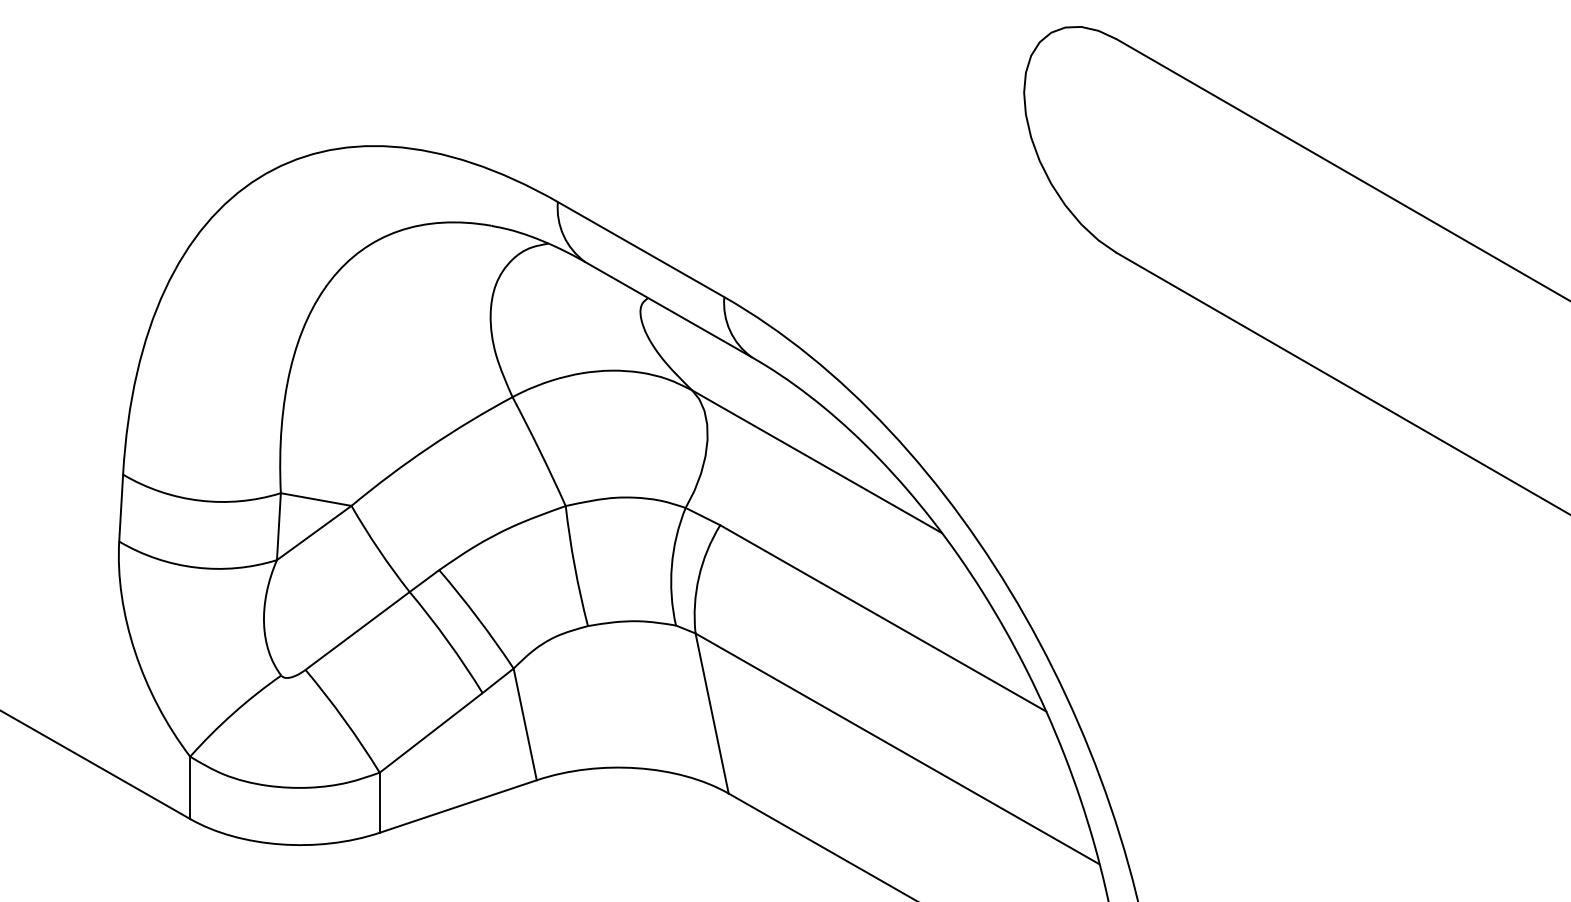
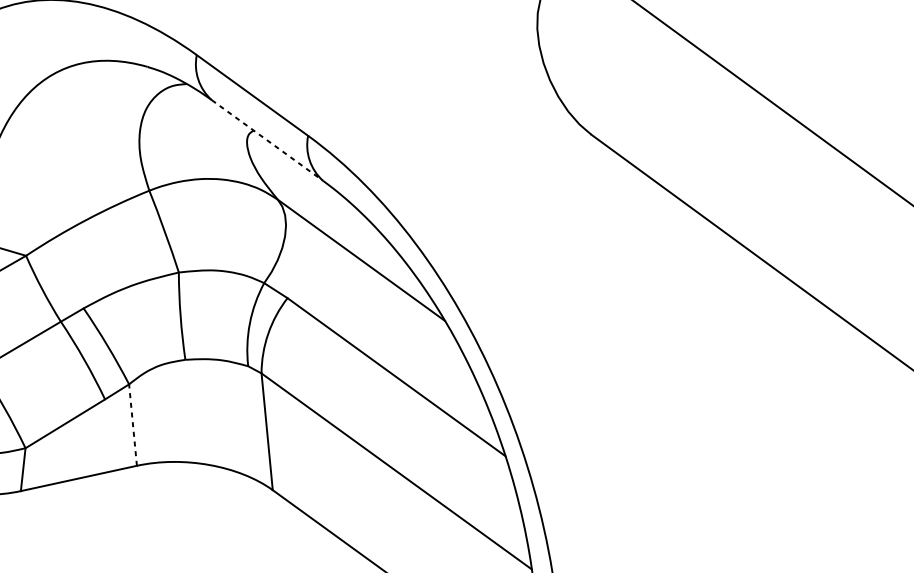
line: (668, 309) -> (267, 140), solid -> dashed
line: (525, 723) -> (133, 424), solid -> dashed

